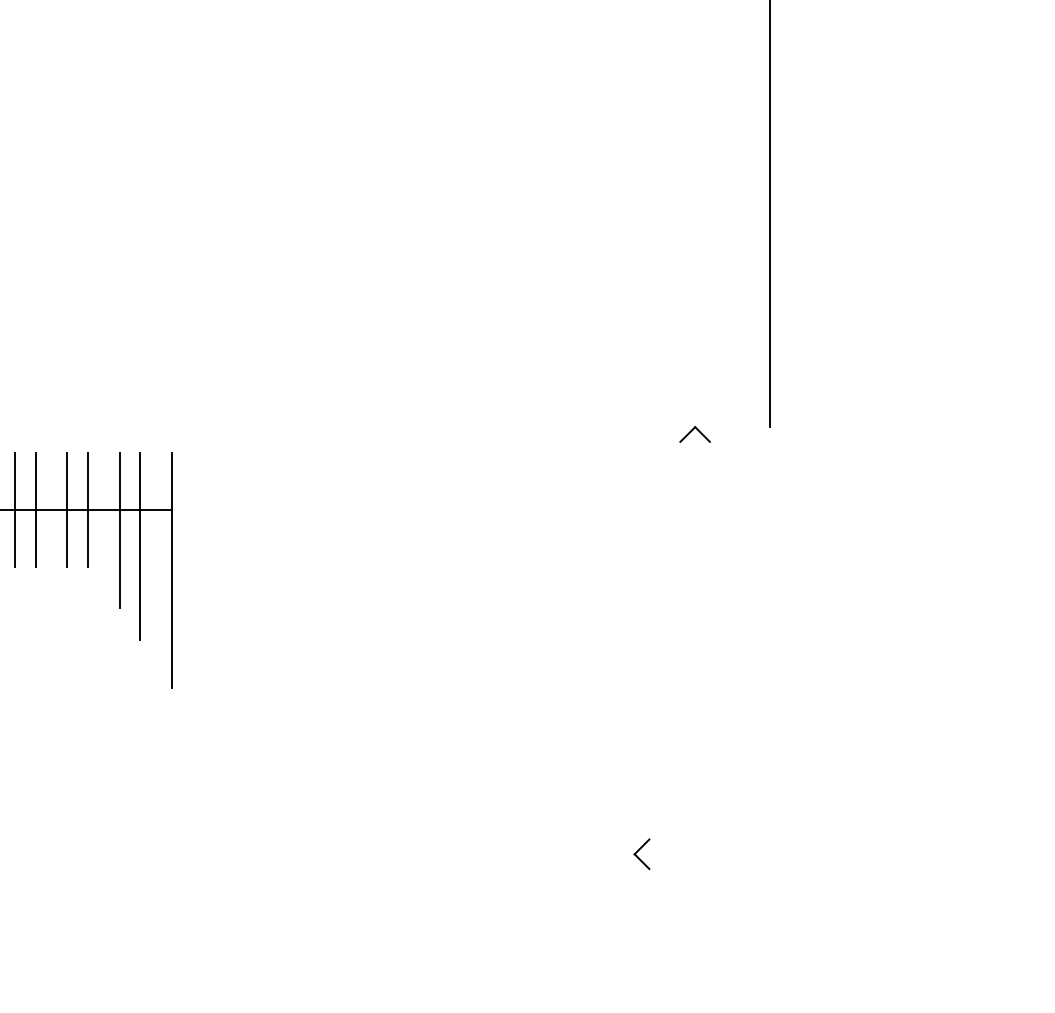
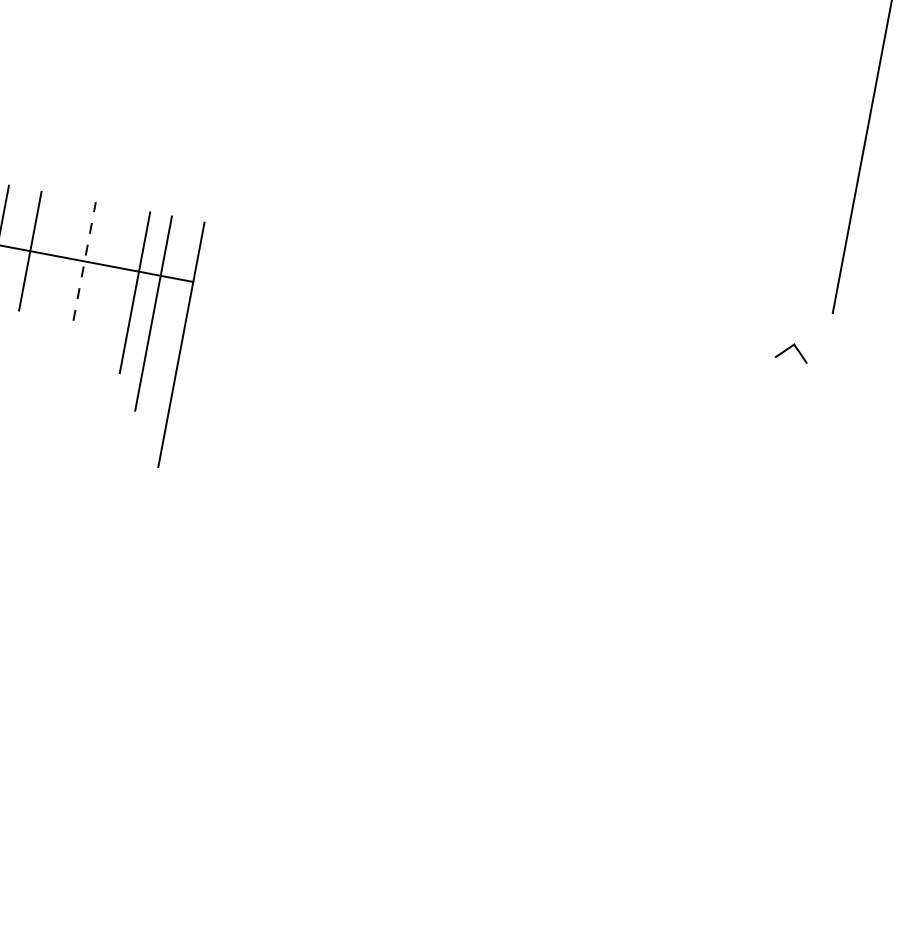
part: (694, 434) -> (792, 352), moved
line: (67, 509) -> (85, 260), solid -> dashed
line: (36, 510) -> (52, 255), removed
line: (88, 510) -> (106, 265), removed
part: (641, 854) -> (614, 732), removed

